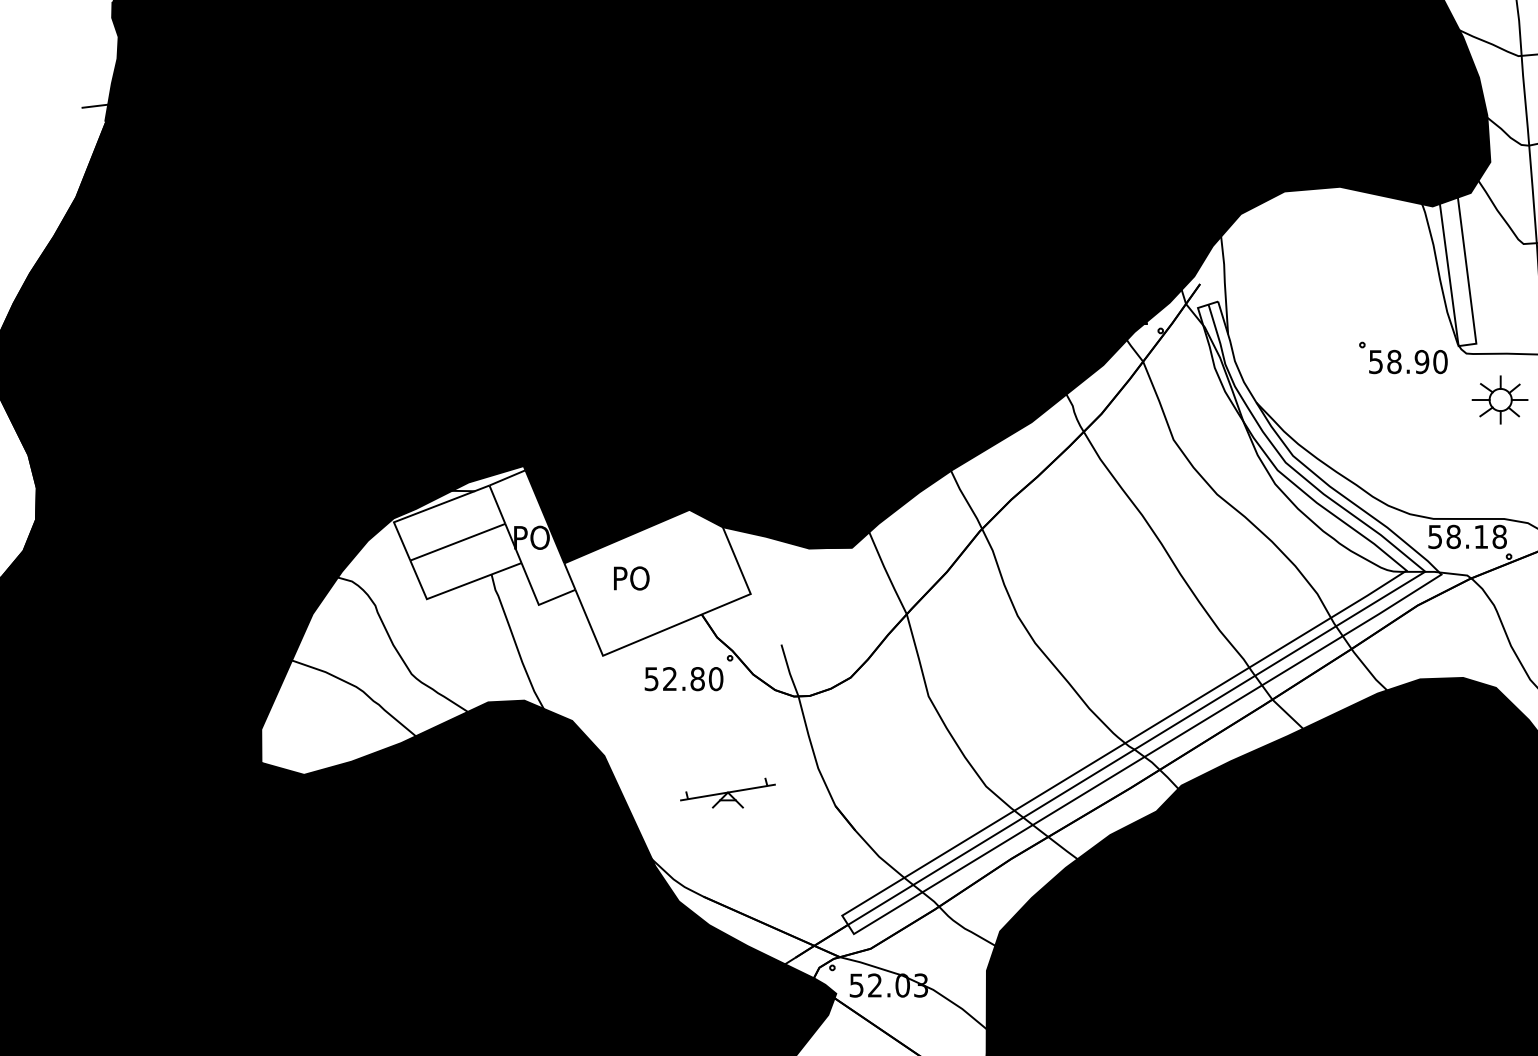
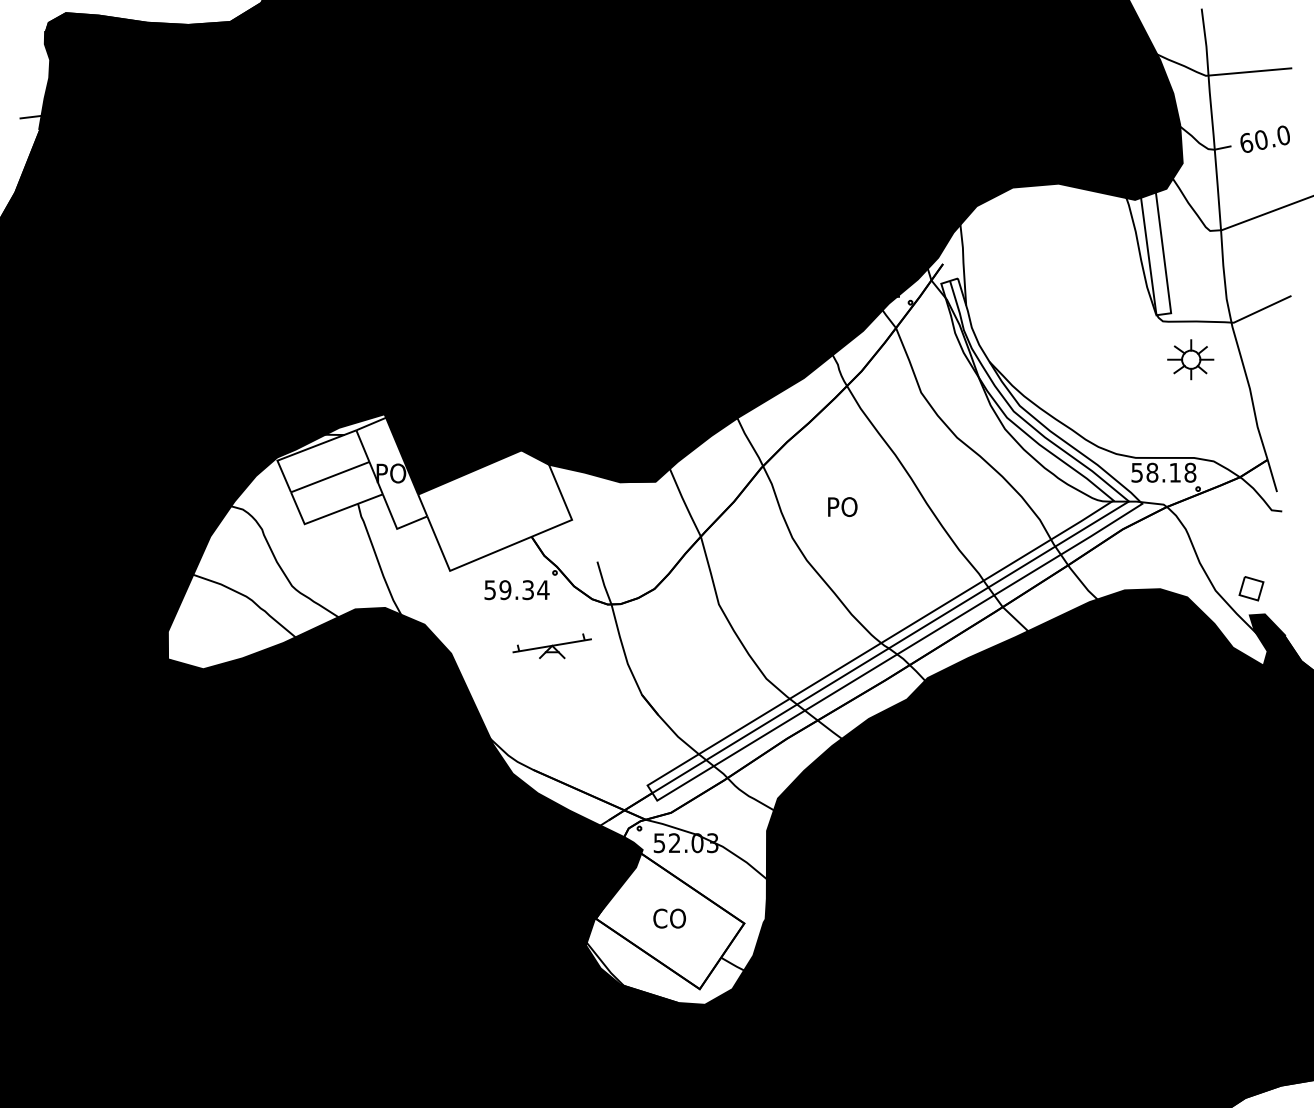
part: (1402, 357) -> (1110, 324), removed
text: (631, 577) -> (842, 506), moved
text: (693, 679) -> (524, 590), 52.80 -> 59.34
part: (727, 793) -> (551, 646), moved

